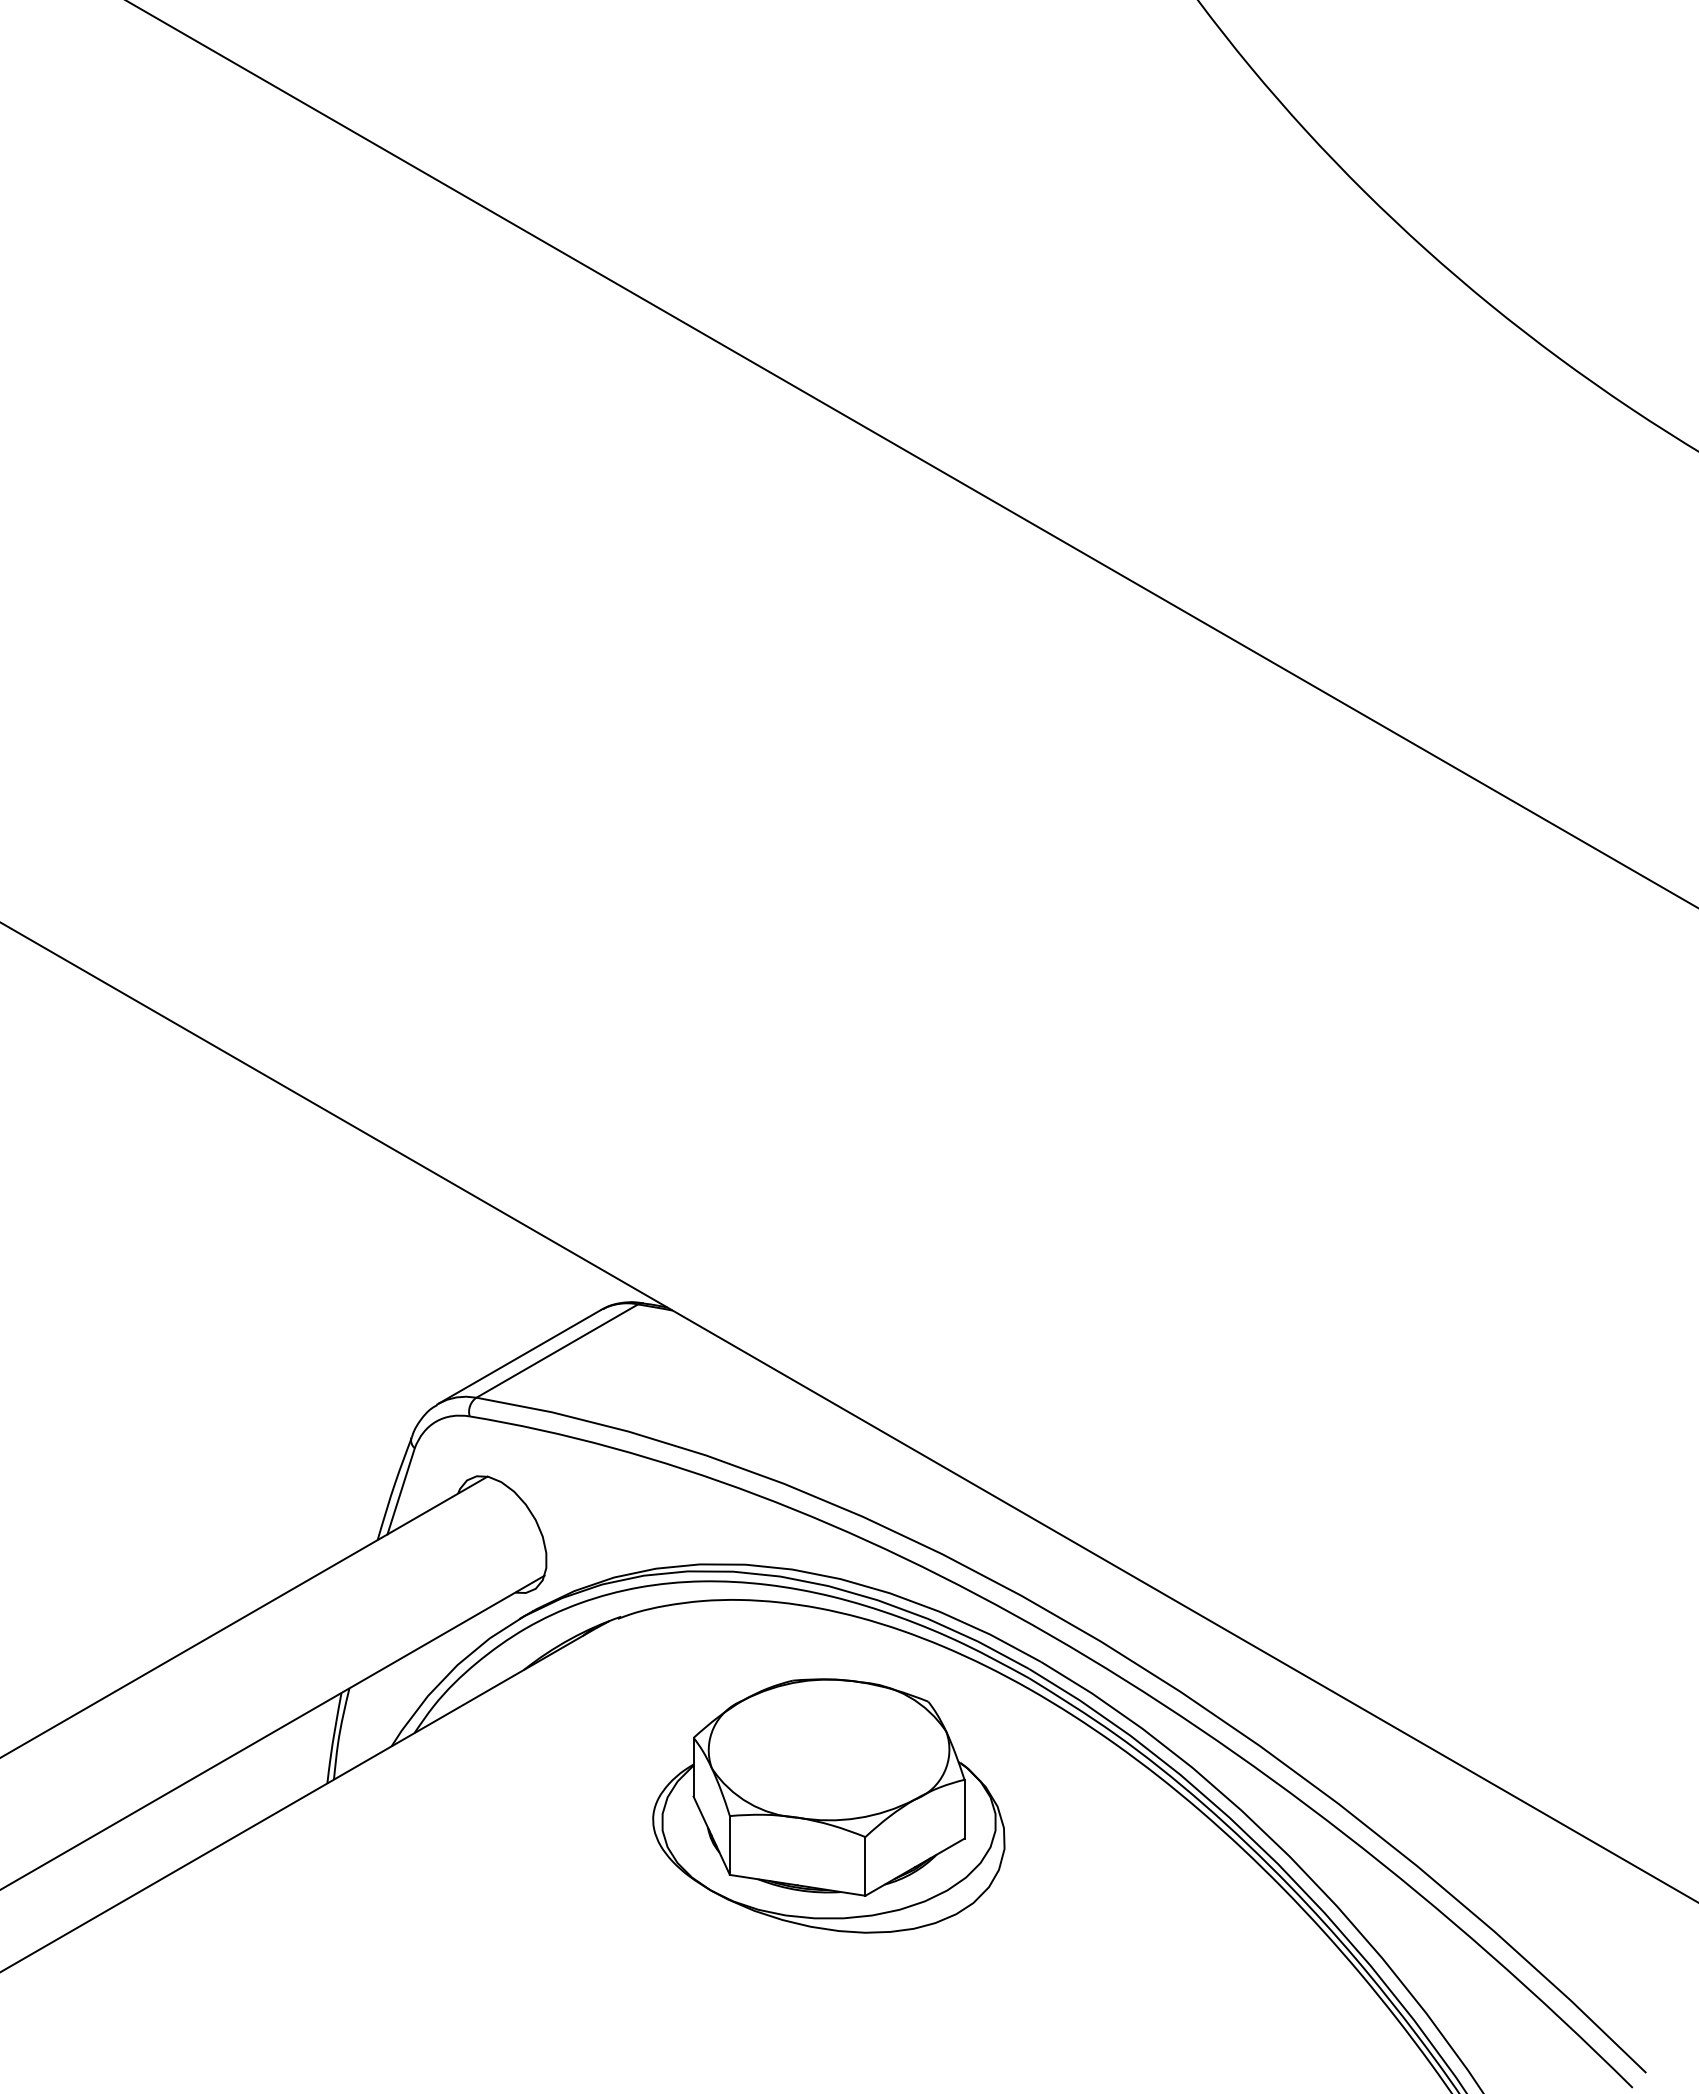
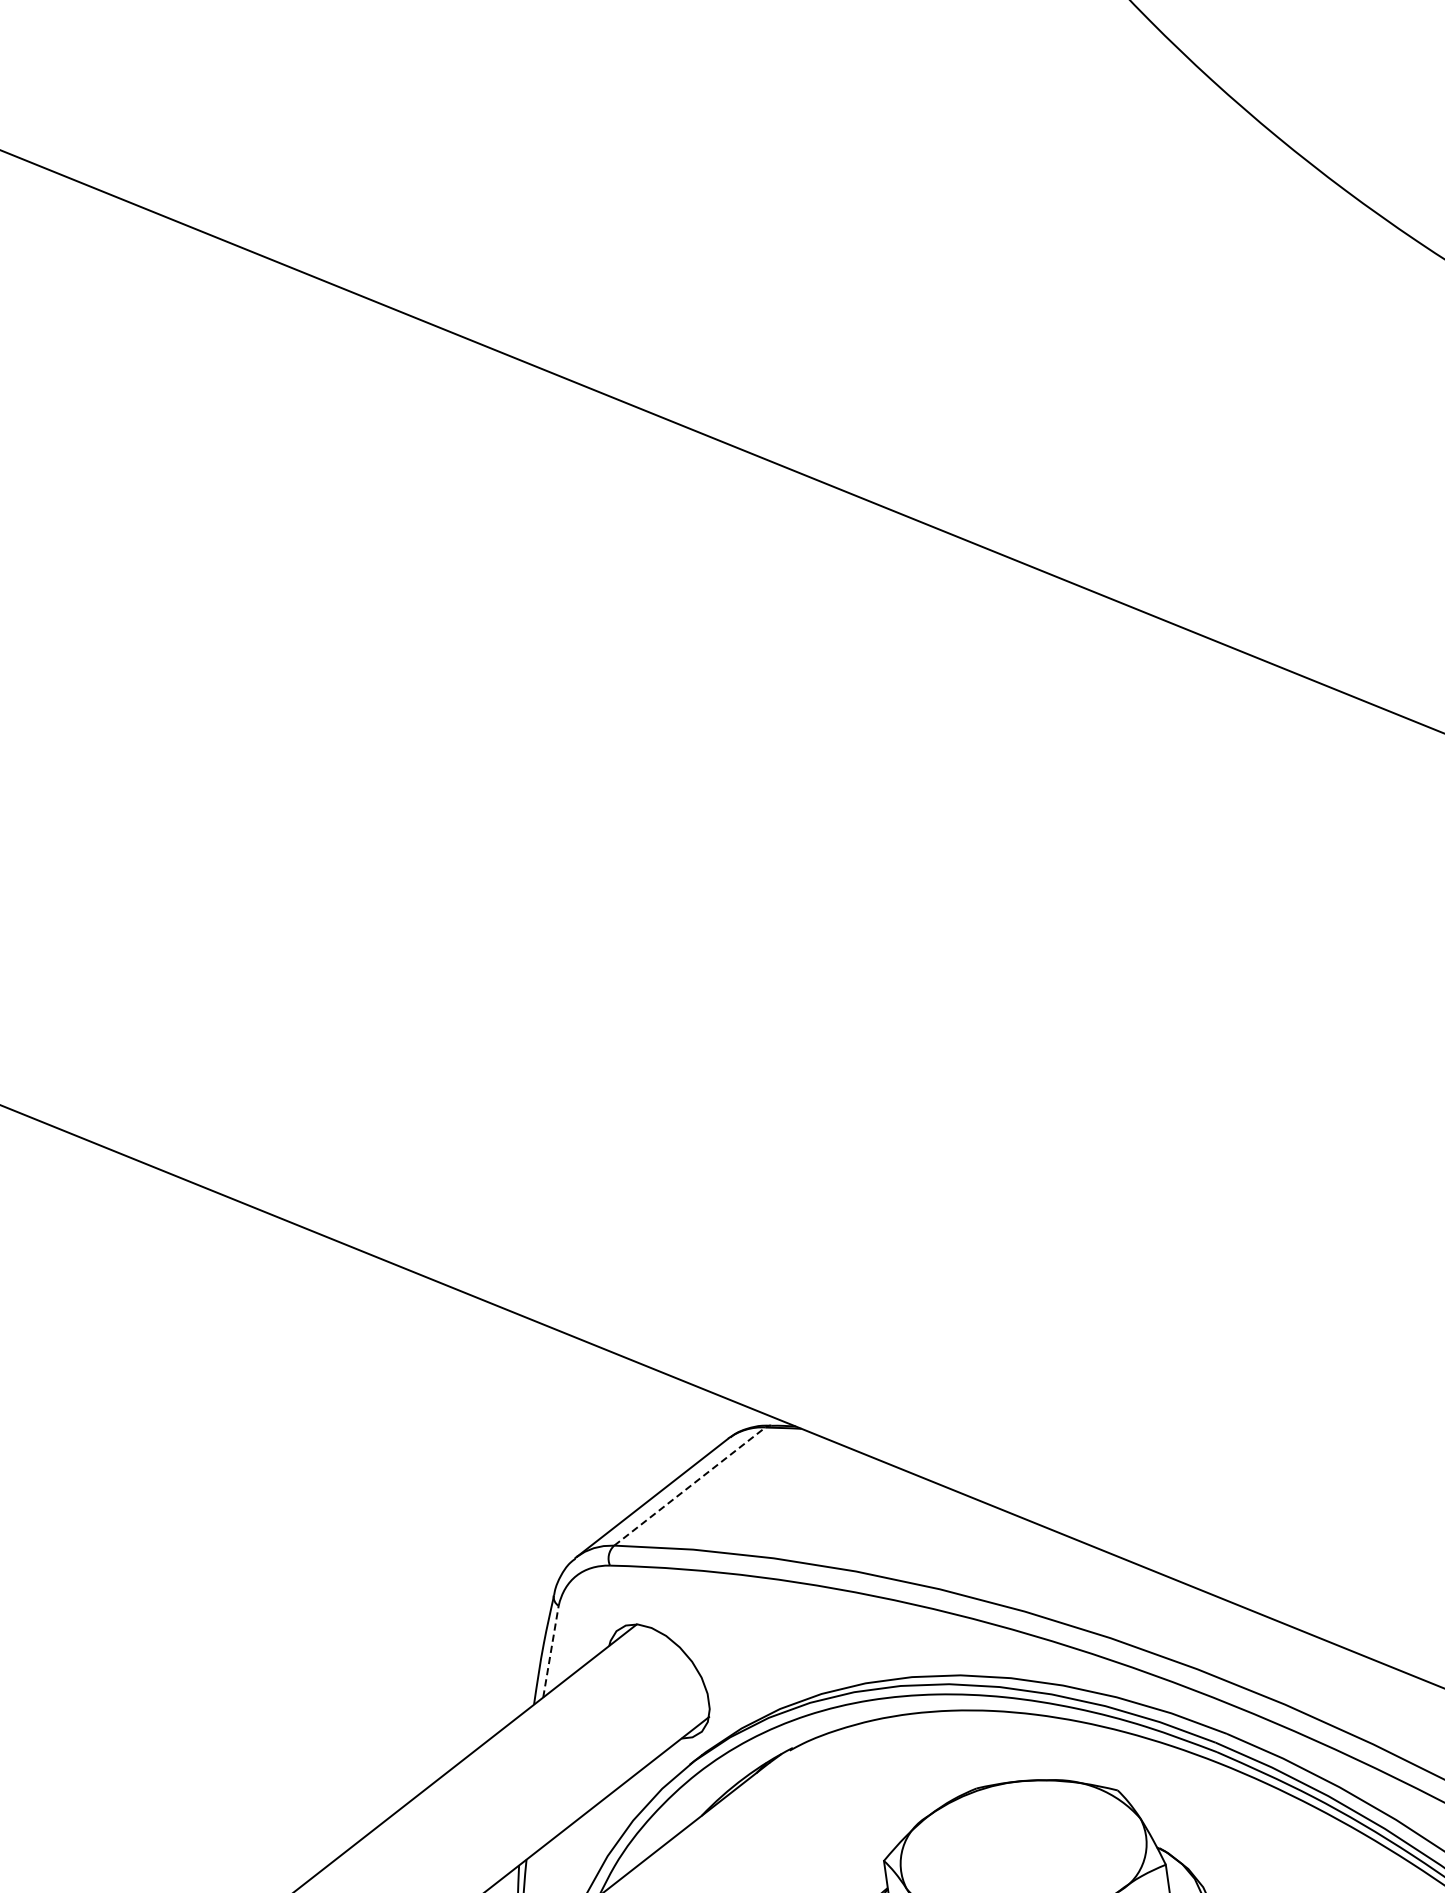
line: (557, 1350) -> (689, 1485), solid -> dashed
line: (401, 1490) -> (551, 1650), solid -> dashed

